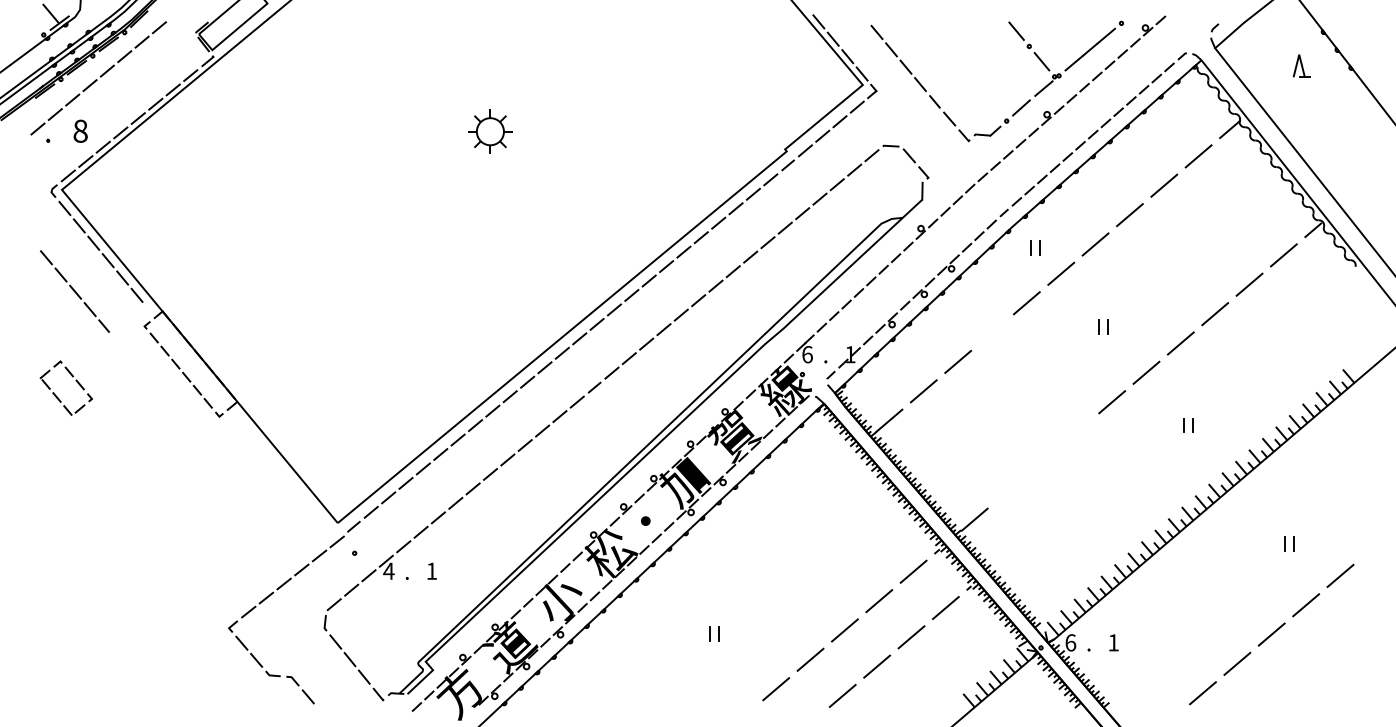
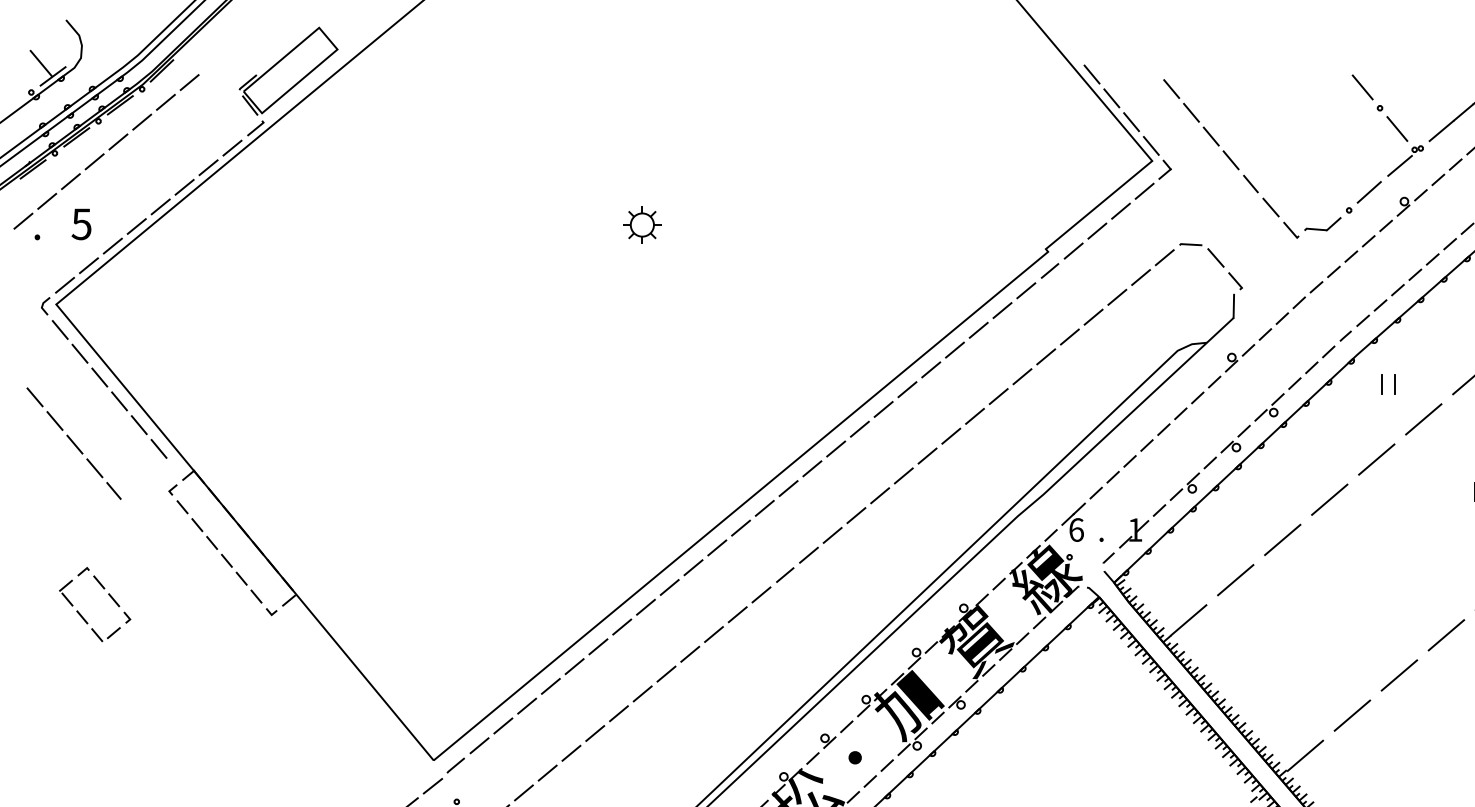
text: (80, 130) -> (81, 223), 8 -> 5
part: (489, 131) -> (641, 224), size x0.62
line: (992, 332) -> (1329, 499), added
part: (56, 395) -> (81, 614), moved
line: (1077, 431) -> (1446, 635), added
line: (1043, 460) -> (1399, 674), added
line: (1008, 490) -> (1351, 715), added

